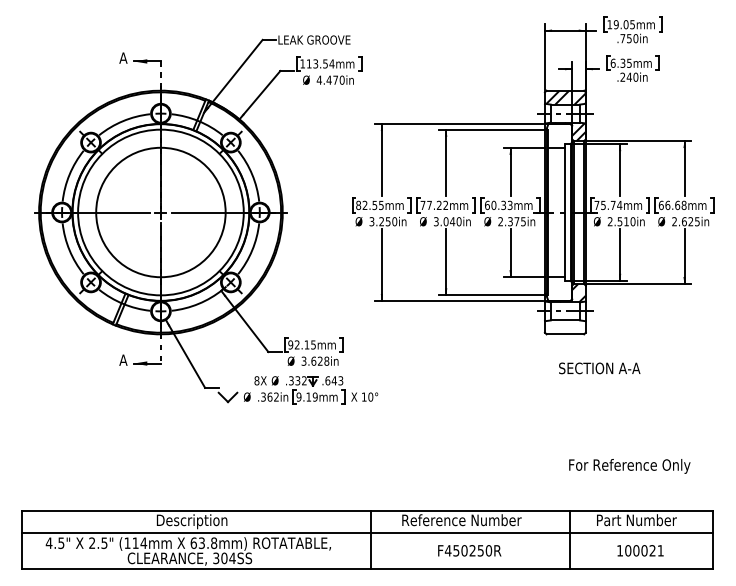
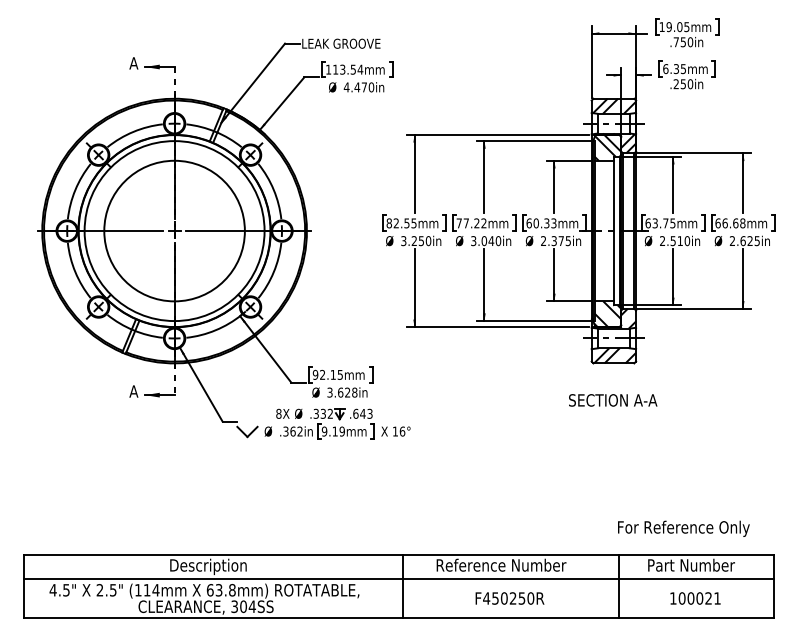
text: (629, 77) -> (683, 84), .240in -> .250in
hatch: (559, 135) -> (607, 147), added
text: (608, 205) -> (660, 223), 75.74mm -> 63.75mm
hatch: (559, 289) -> (607, 314), added
hatch: (566, 327) -> (615, 355), added
text: (600, 368) -> (613, 400), moved
text: (370, 397) -> (402, 431), 10° -> 16°
text: (629, 466) -> (683, 528), moved

